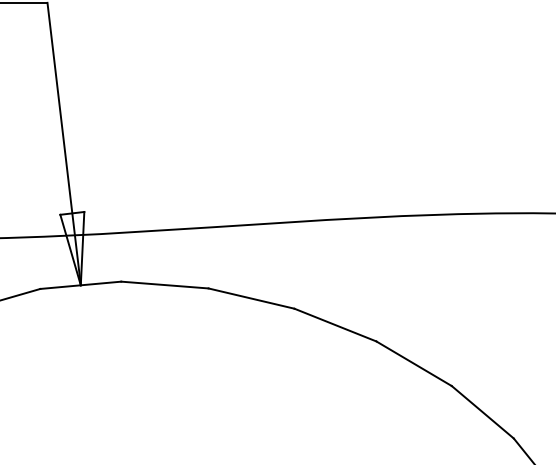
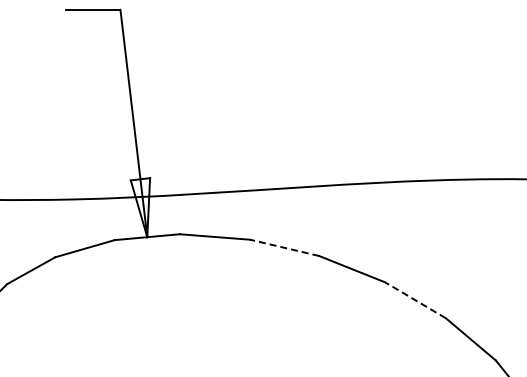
line: (251, 298) -> (284, 247), solid -> dashed
line: (413, 363) -> (415, 300), solid -> dashed

